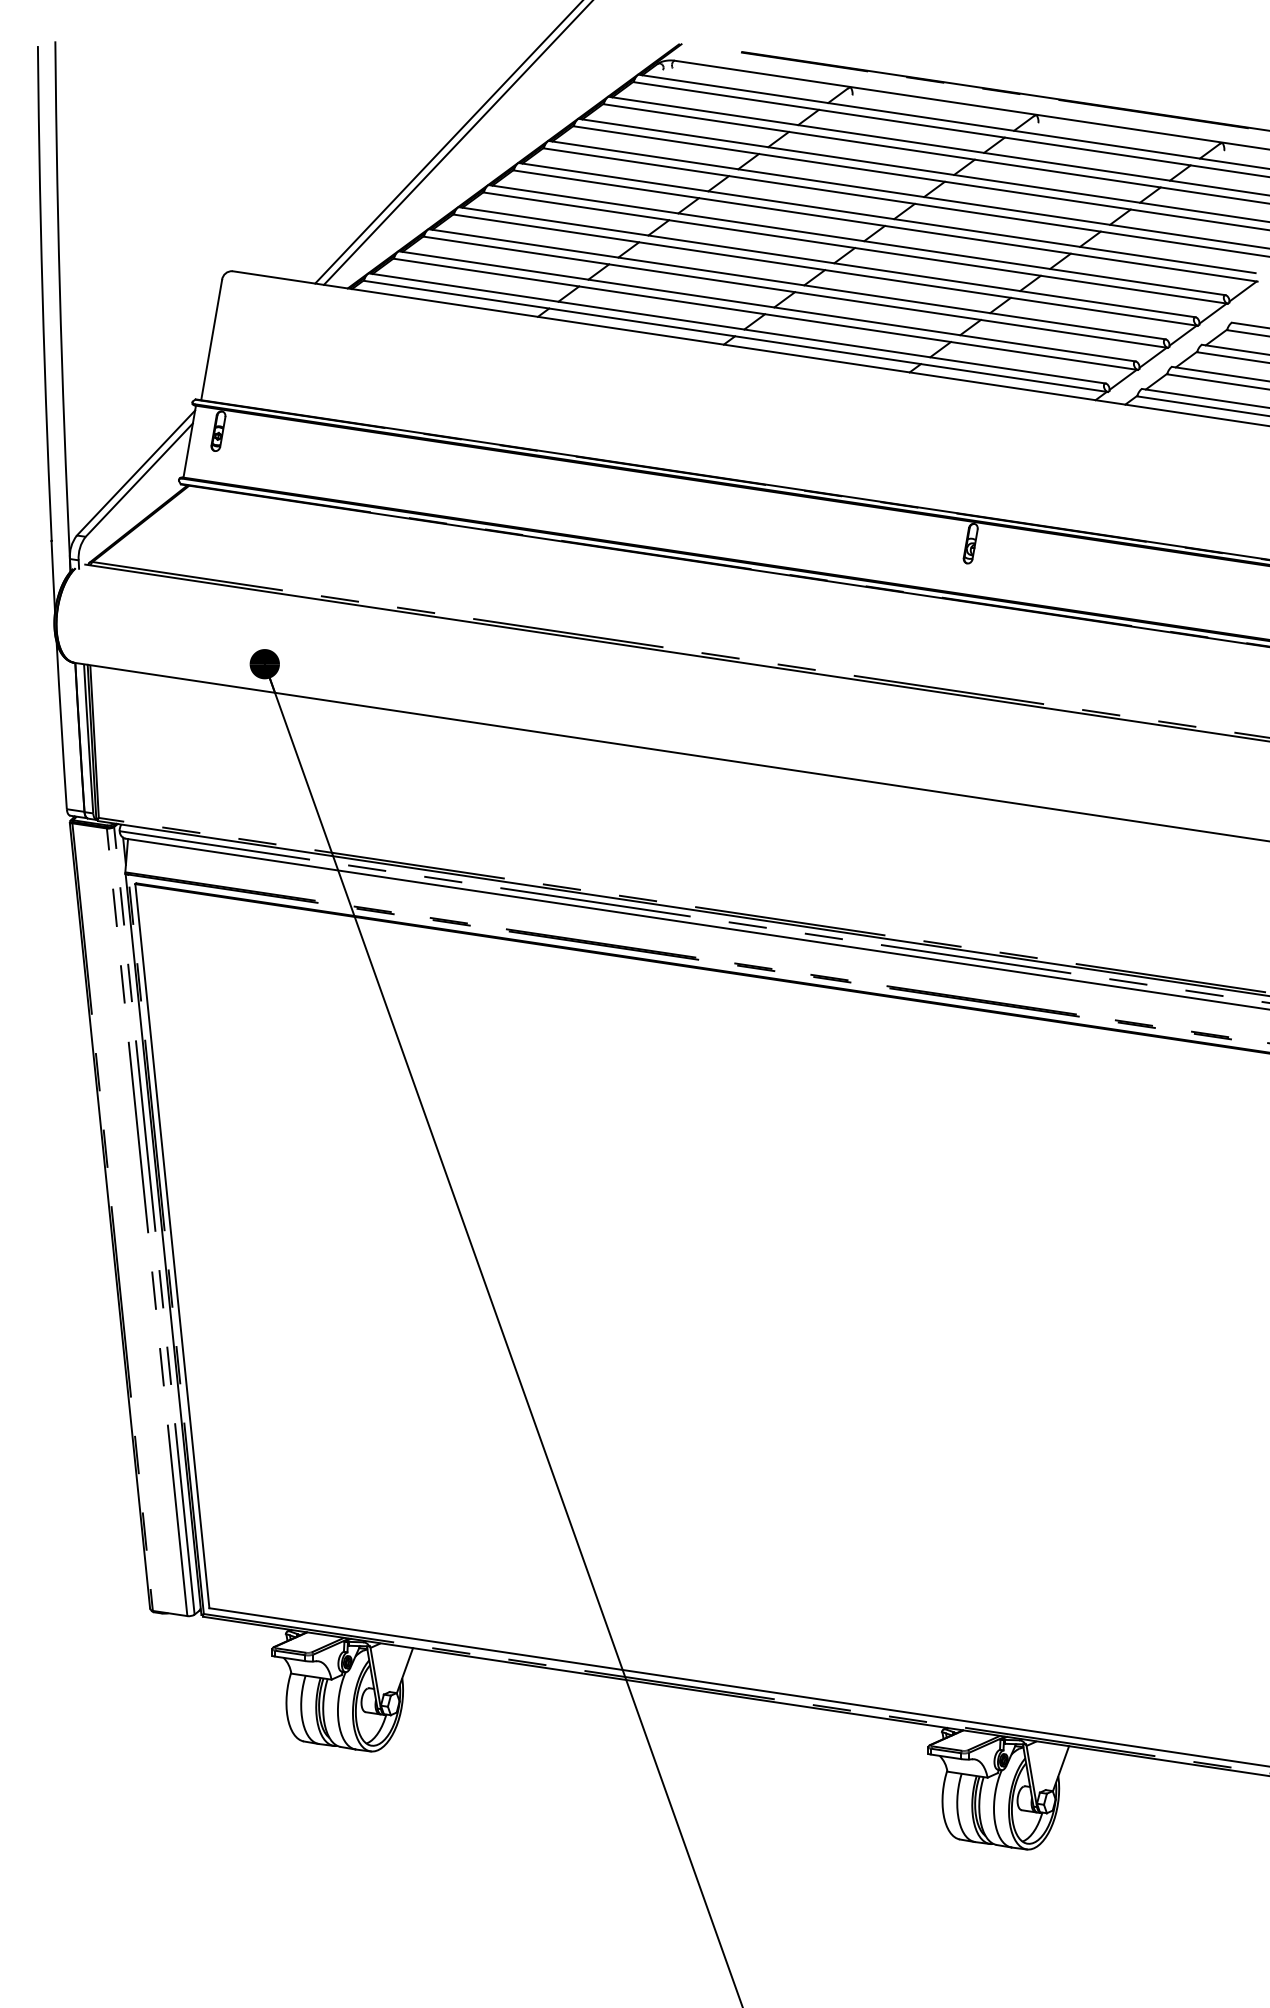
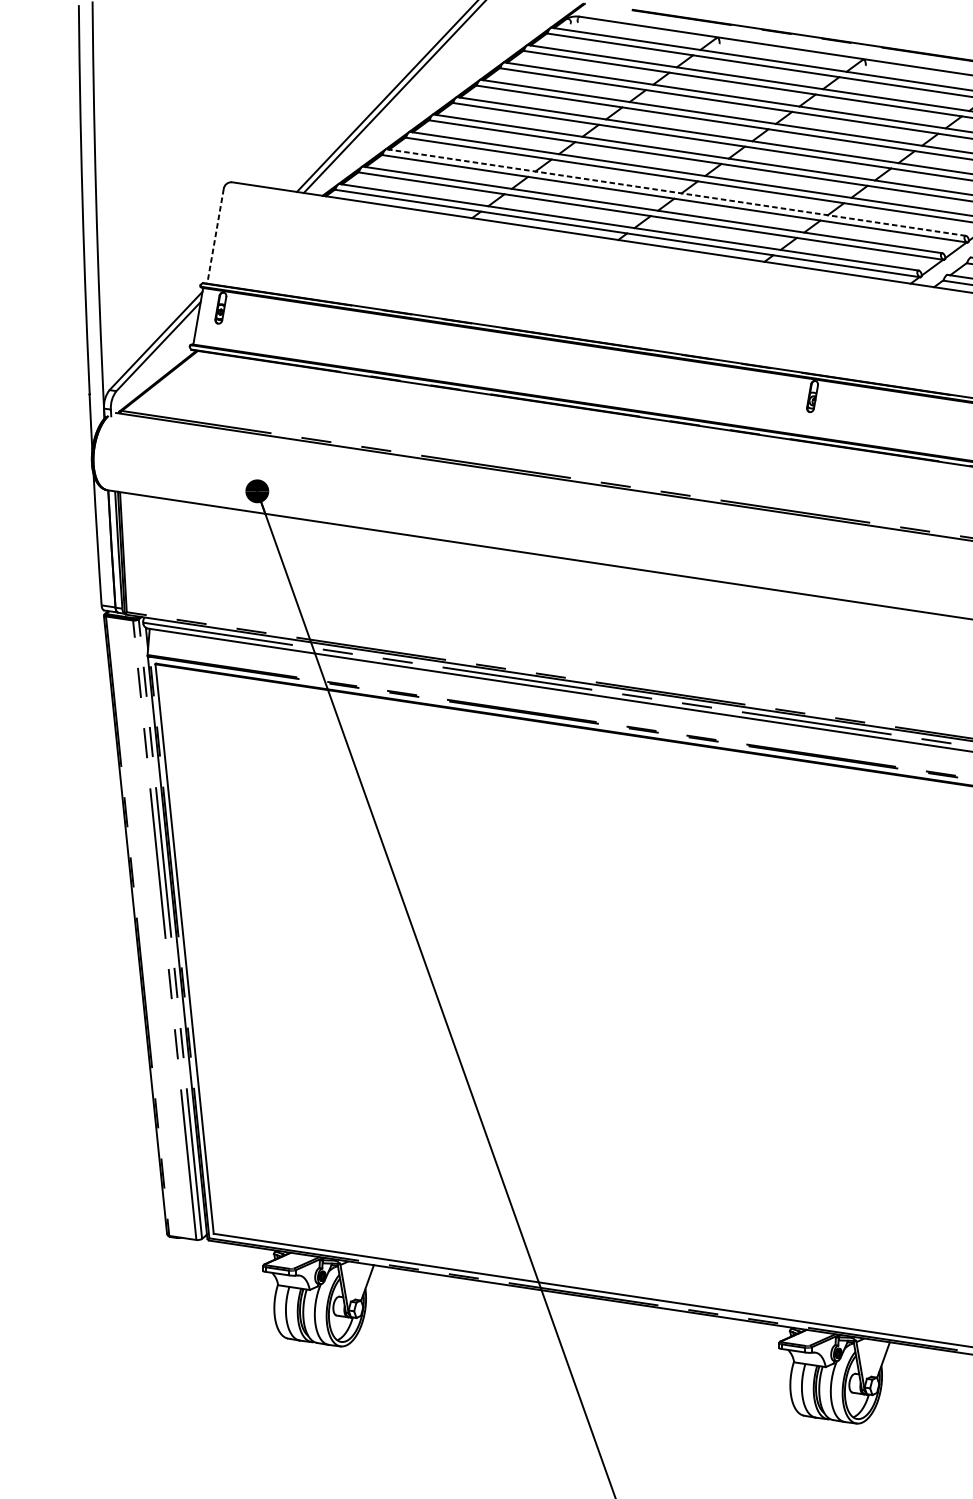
line: (797, 284) -> (676, 192), solid -> dashed
line: (211, 340) -> (215, 236), solid -> dashed

